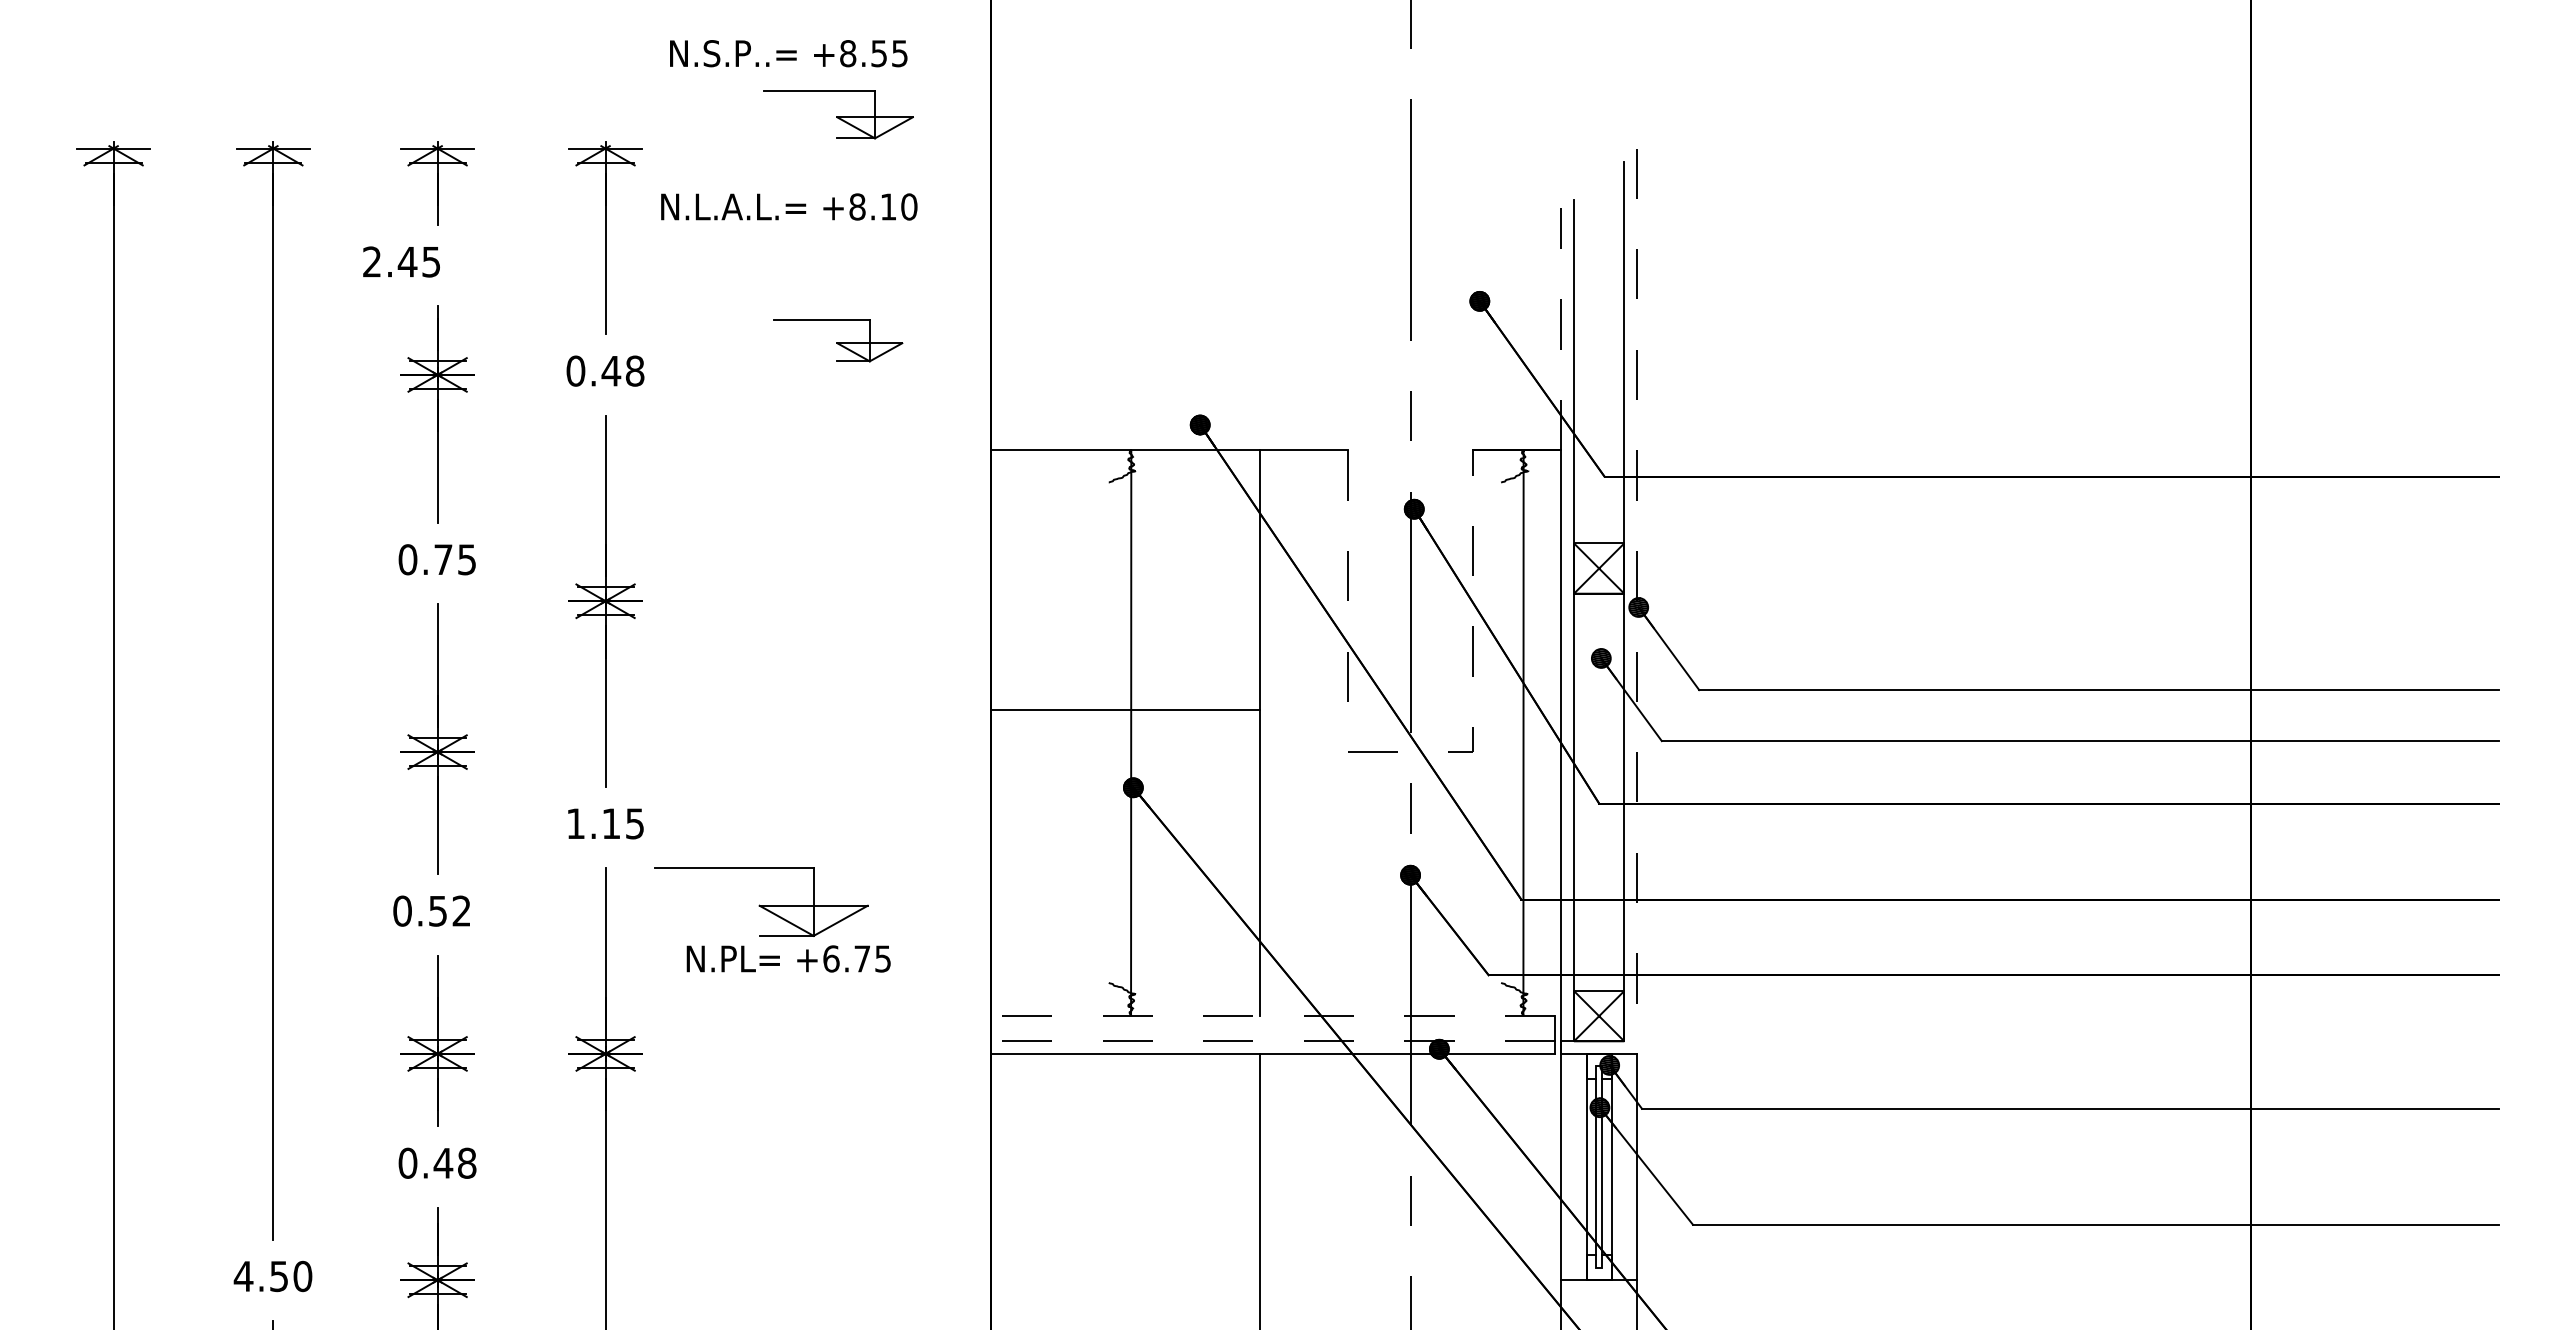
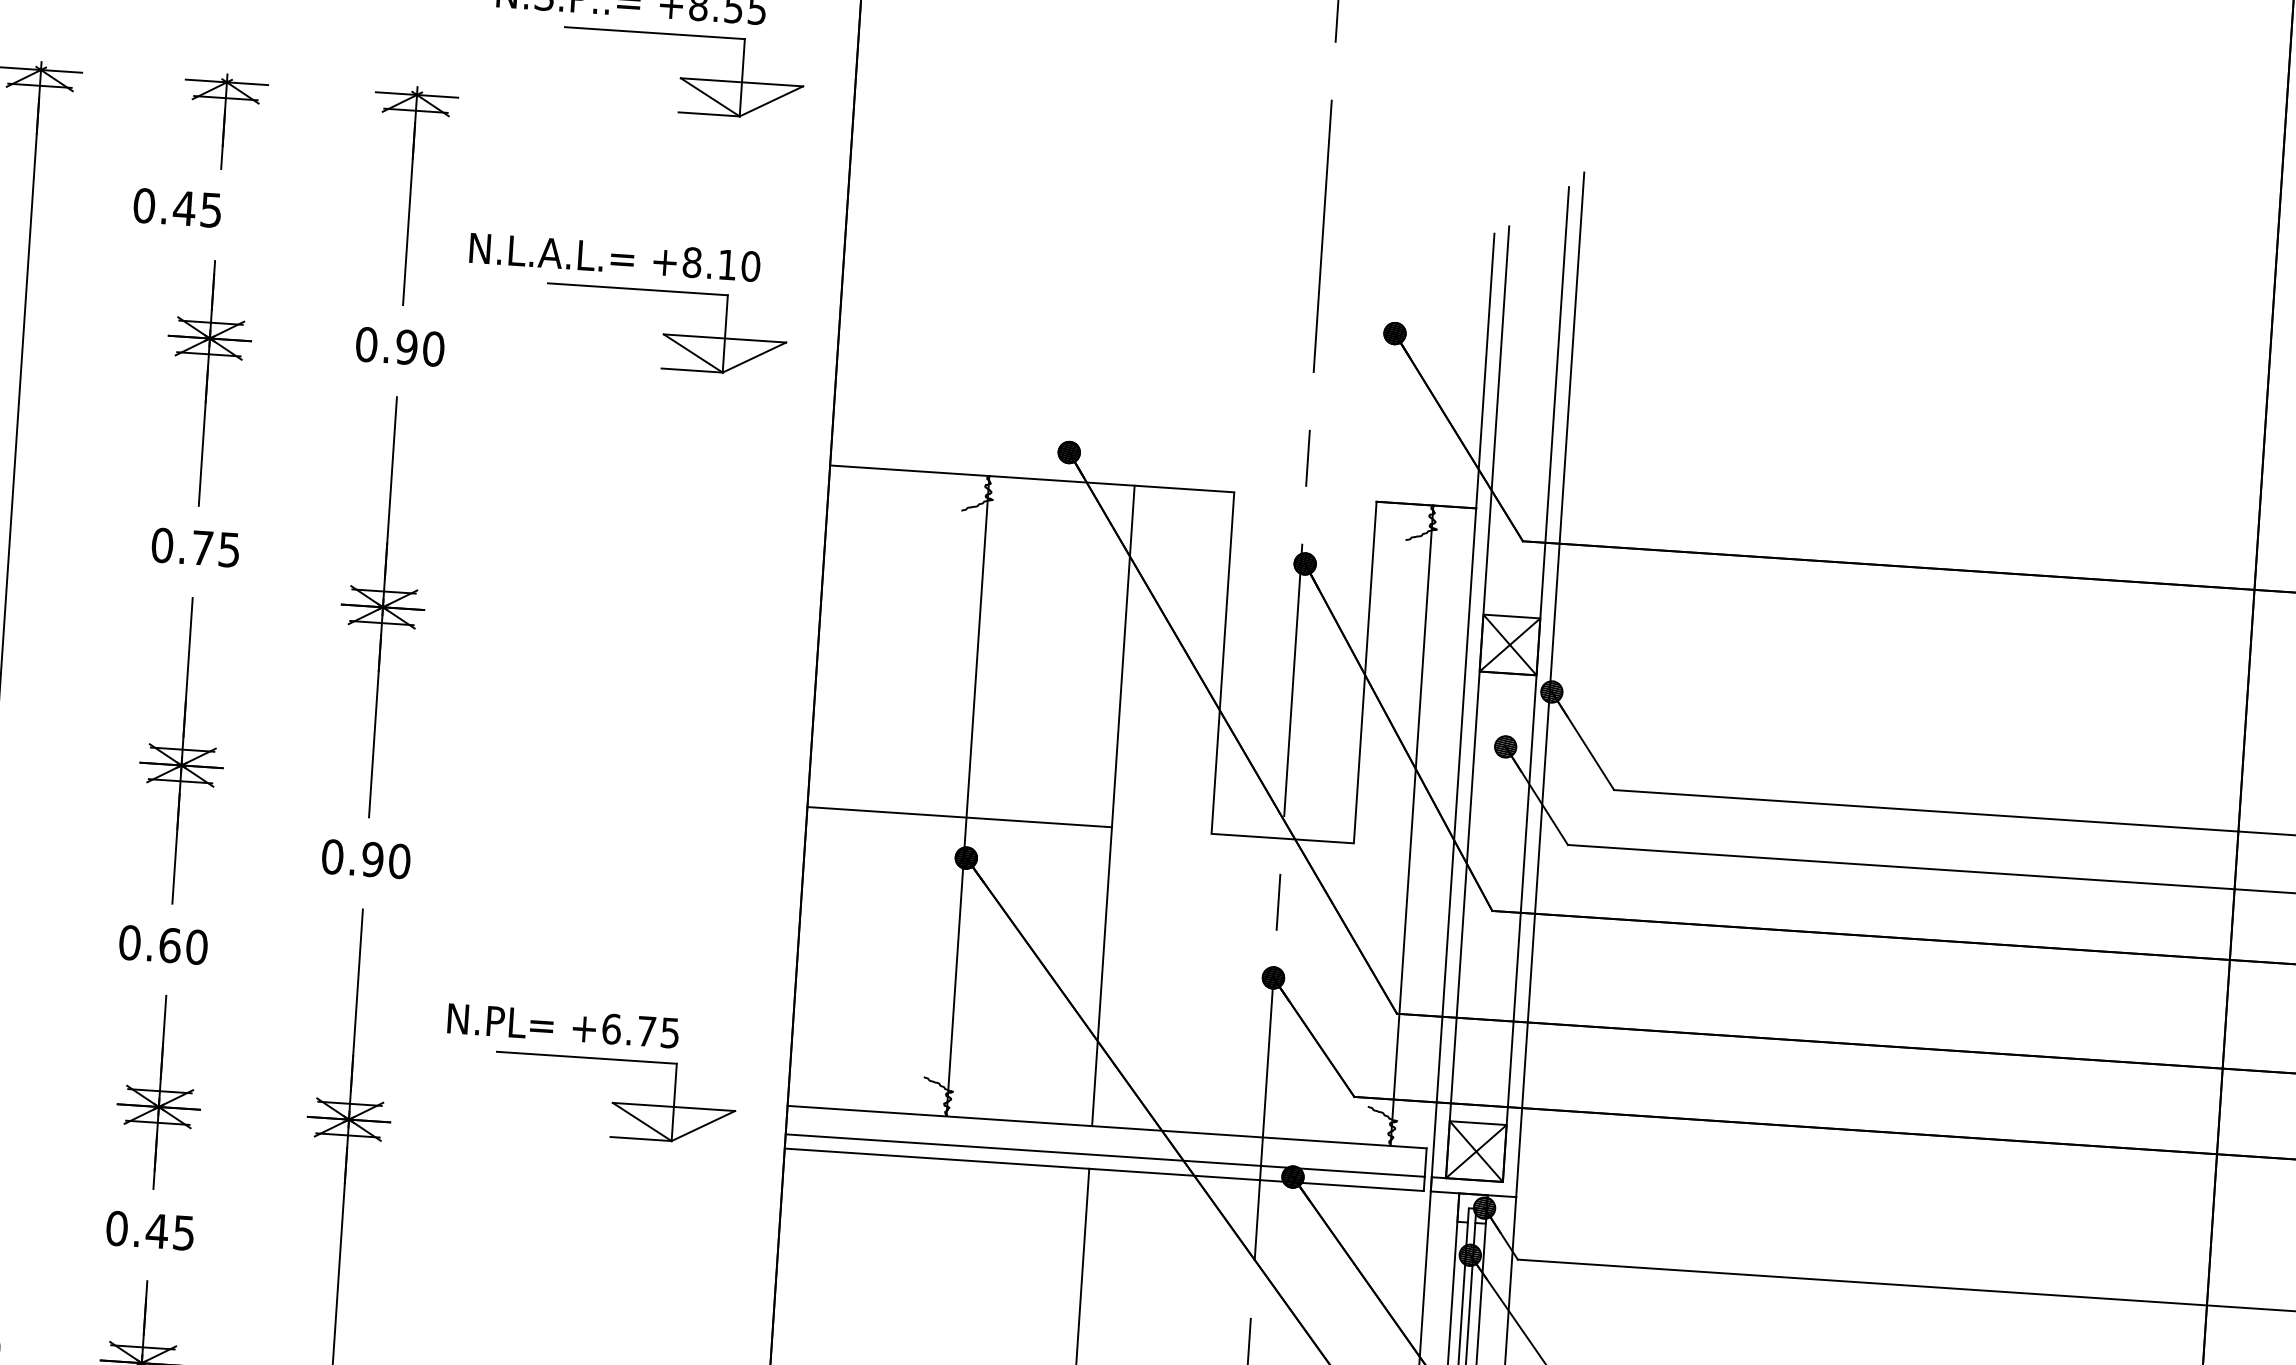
part: (838, 114) -> (683, 73), size x1.43
text: (789, 206) -> (615, 256), moved
text: (372, 261) -> (144, 205), 2.45 -> 0.45
line: (1561, 328) -> (1485, 370), dashed -> solid
part: (838, 340) -> (666, 329), size x1.67
text: (622, 370) -> (419, 347), 0.48 -> 0.90
line: (1636, 601) -> (1549, 685), dashed -> solid
line: (1124, 710) -> (958, 817), moved
line: (1410, 752) -> (1282, 838), dashed -> solid
text: (605, 823) -> (366, 858), 1.15 -> 0.90
part: (761, 901) -> (615, 1098), moved
text: (450, 910) -> (184, 945), 0.52 -> 0.60
line: (1272, 1016) -> (1106, 1127), dashed -> solid
line: (1272, 1041) -> (1104, 1155), dashed -> solid
text: (467, 1162) -> (184, 1232), 0.48 -> 0.45

